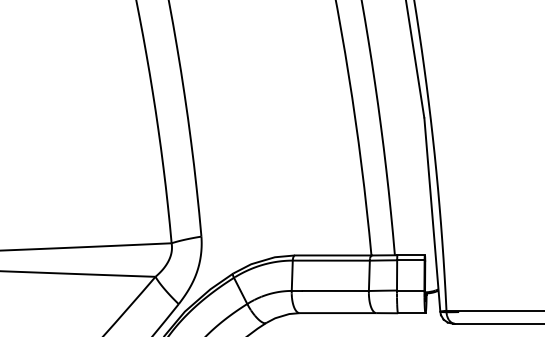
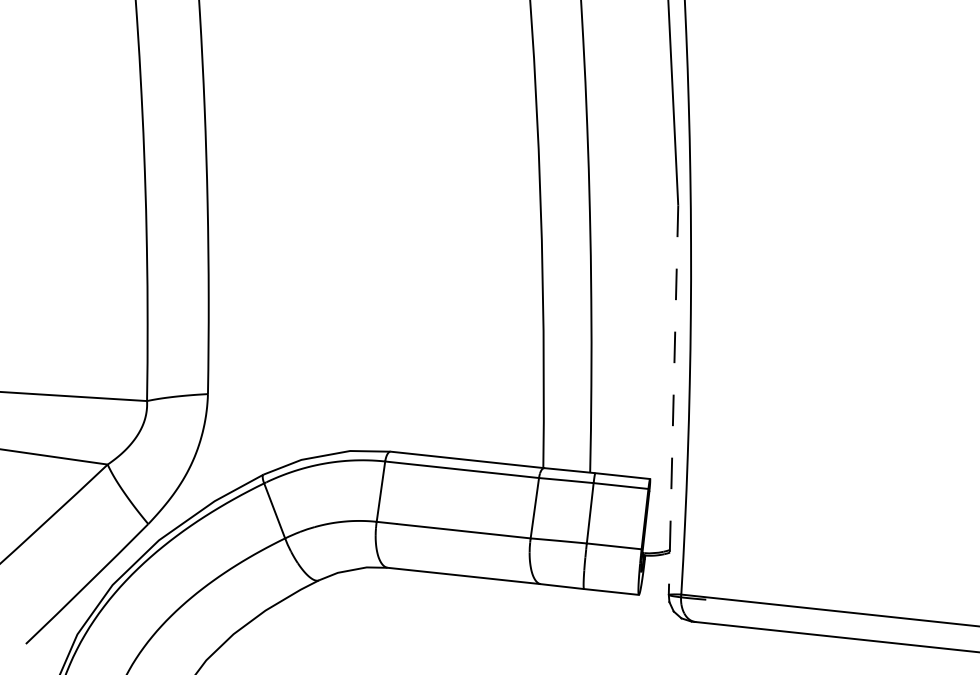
line: (432, 215) -> (673, 401), solid -> dashed

